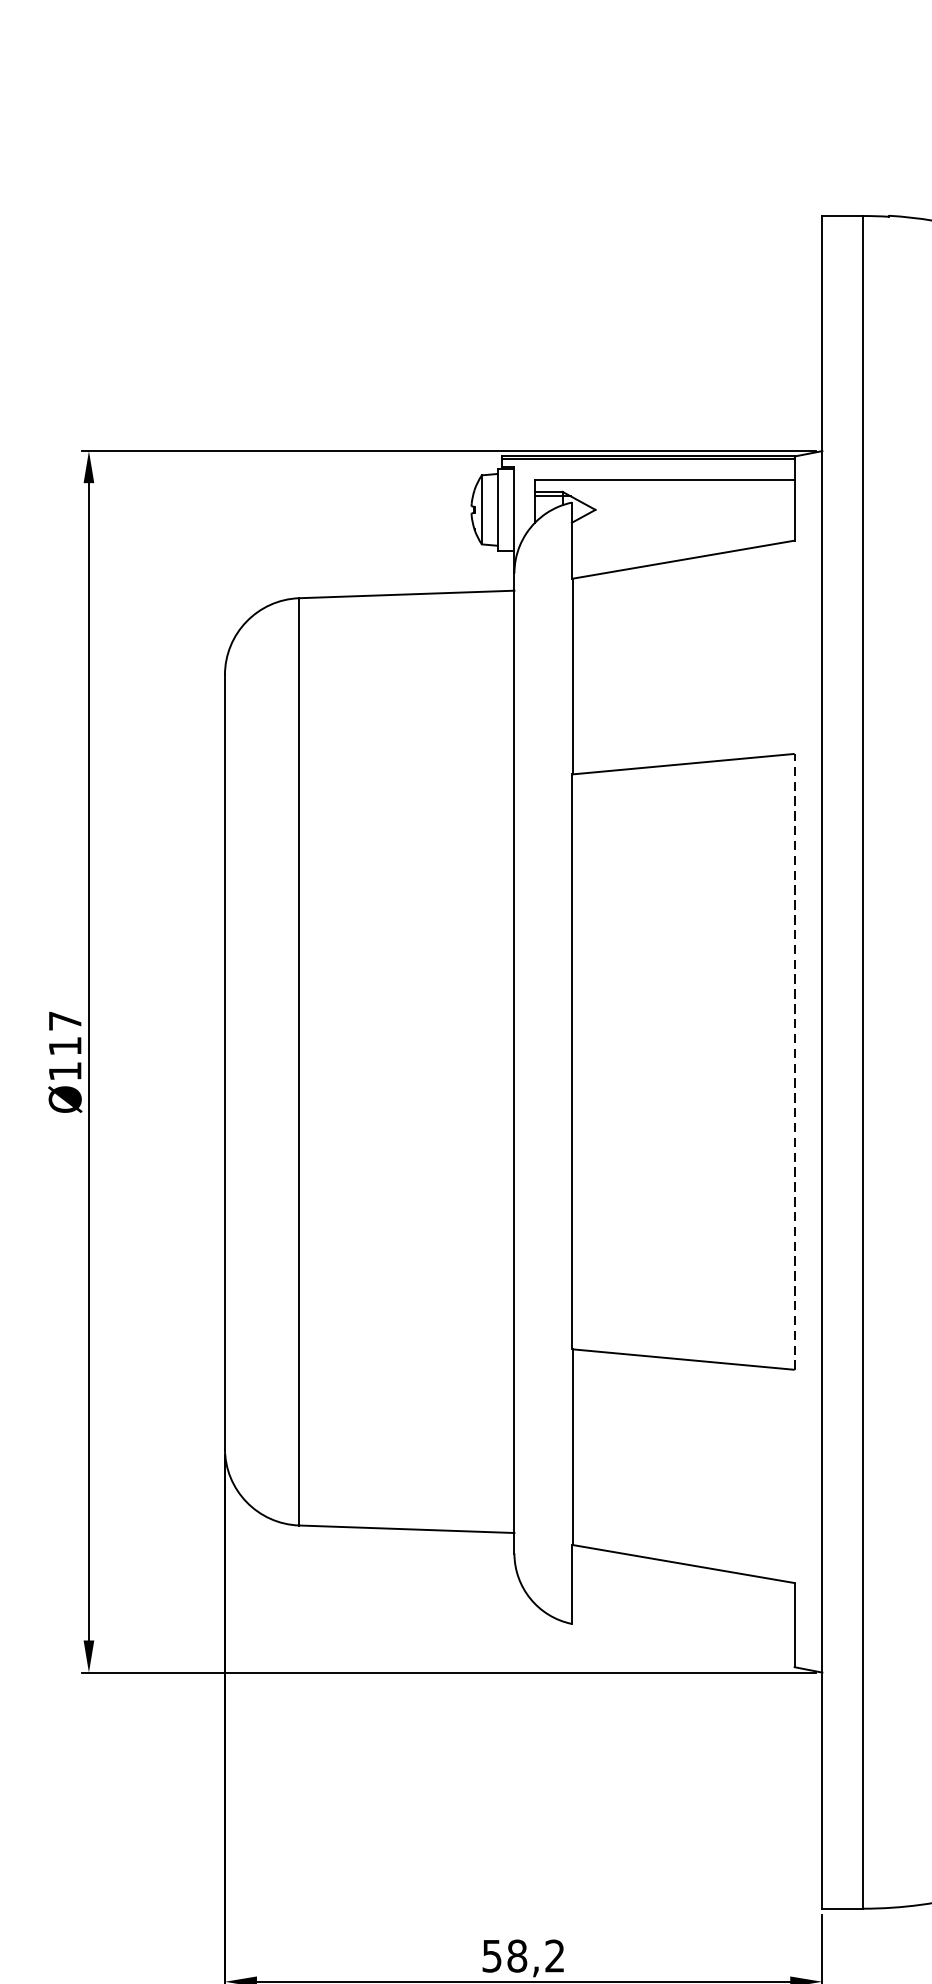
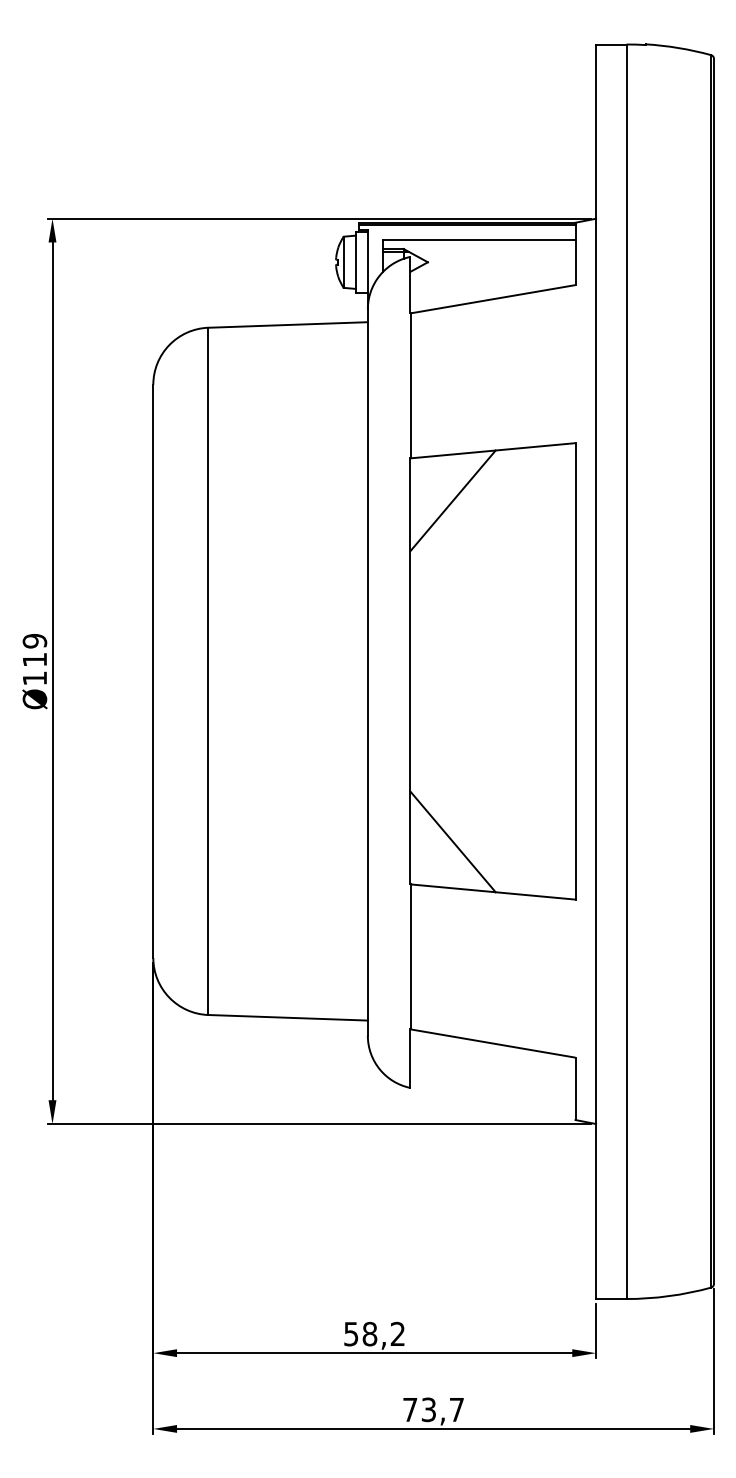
line: (628, 831) -> (452, 500), added
text: (64, 1021) -> (34, 641), Ø117 -> Ø119
line: (794, 1060) -> (575, 670), dashed -> solid
line: (628, 1291) -> (452, 841), added

